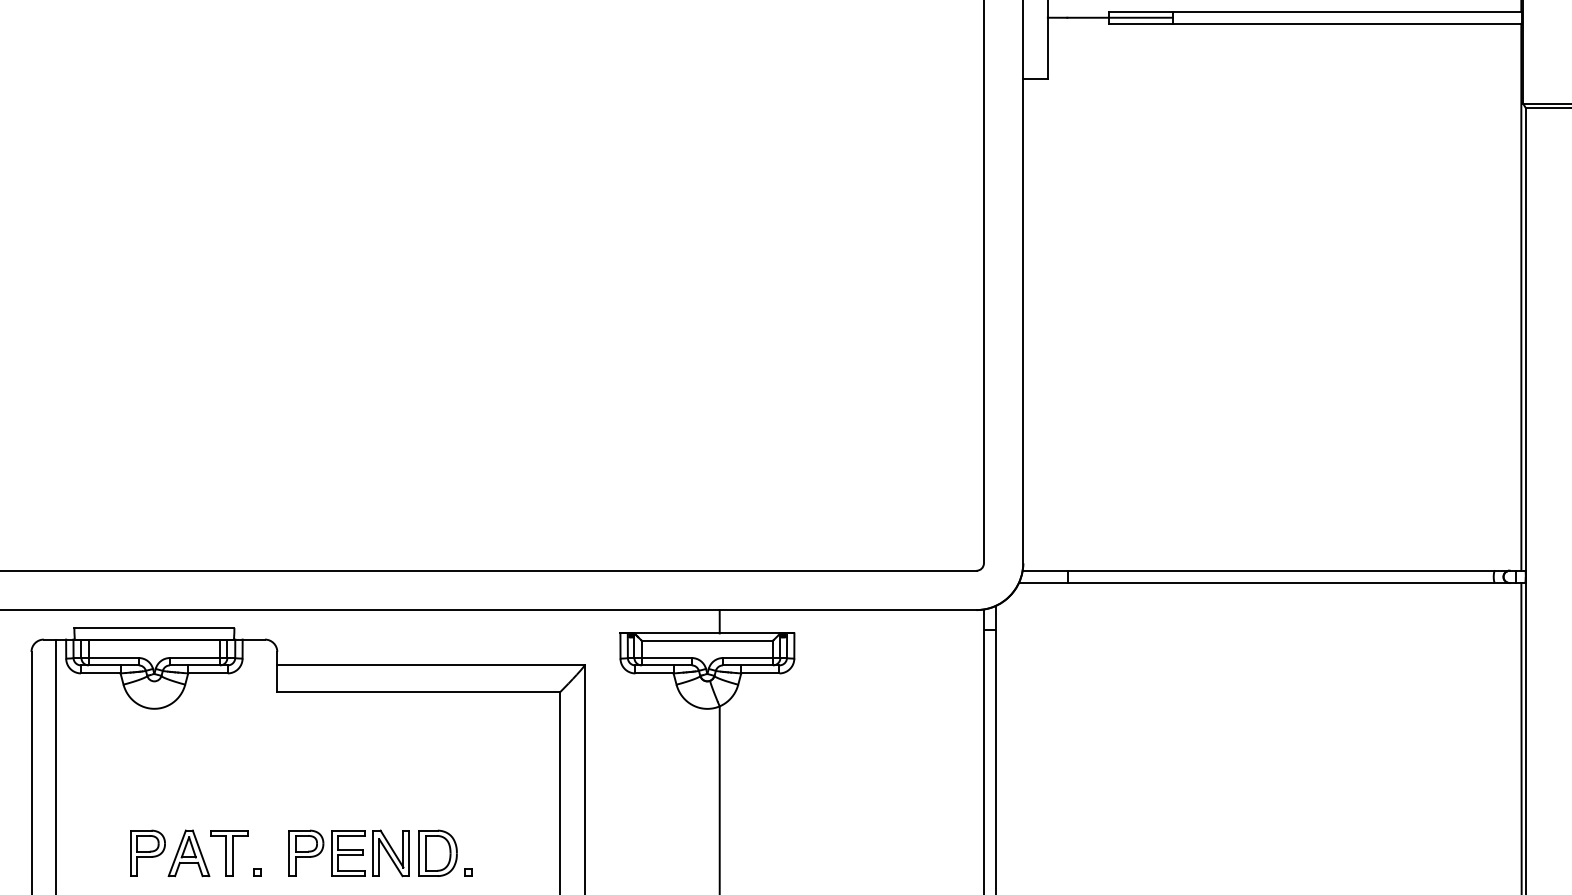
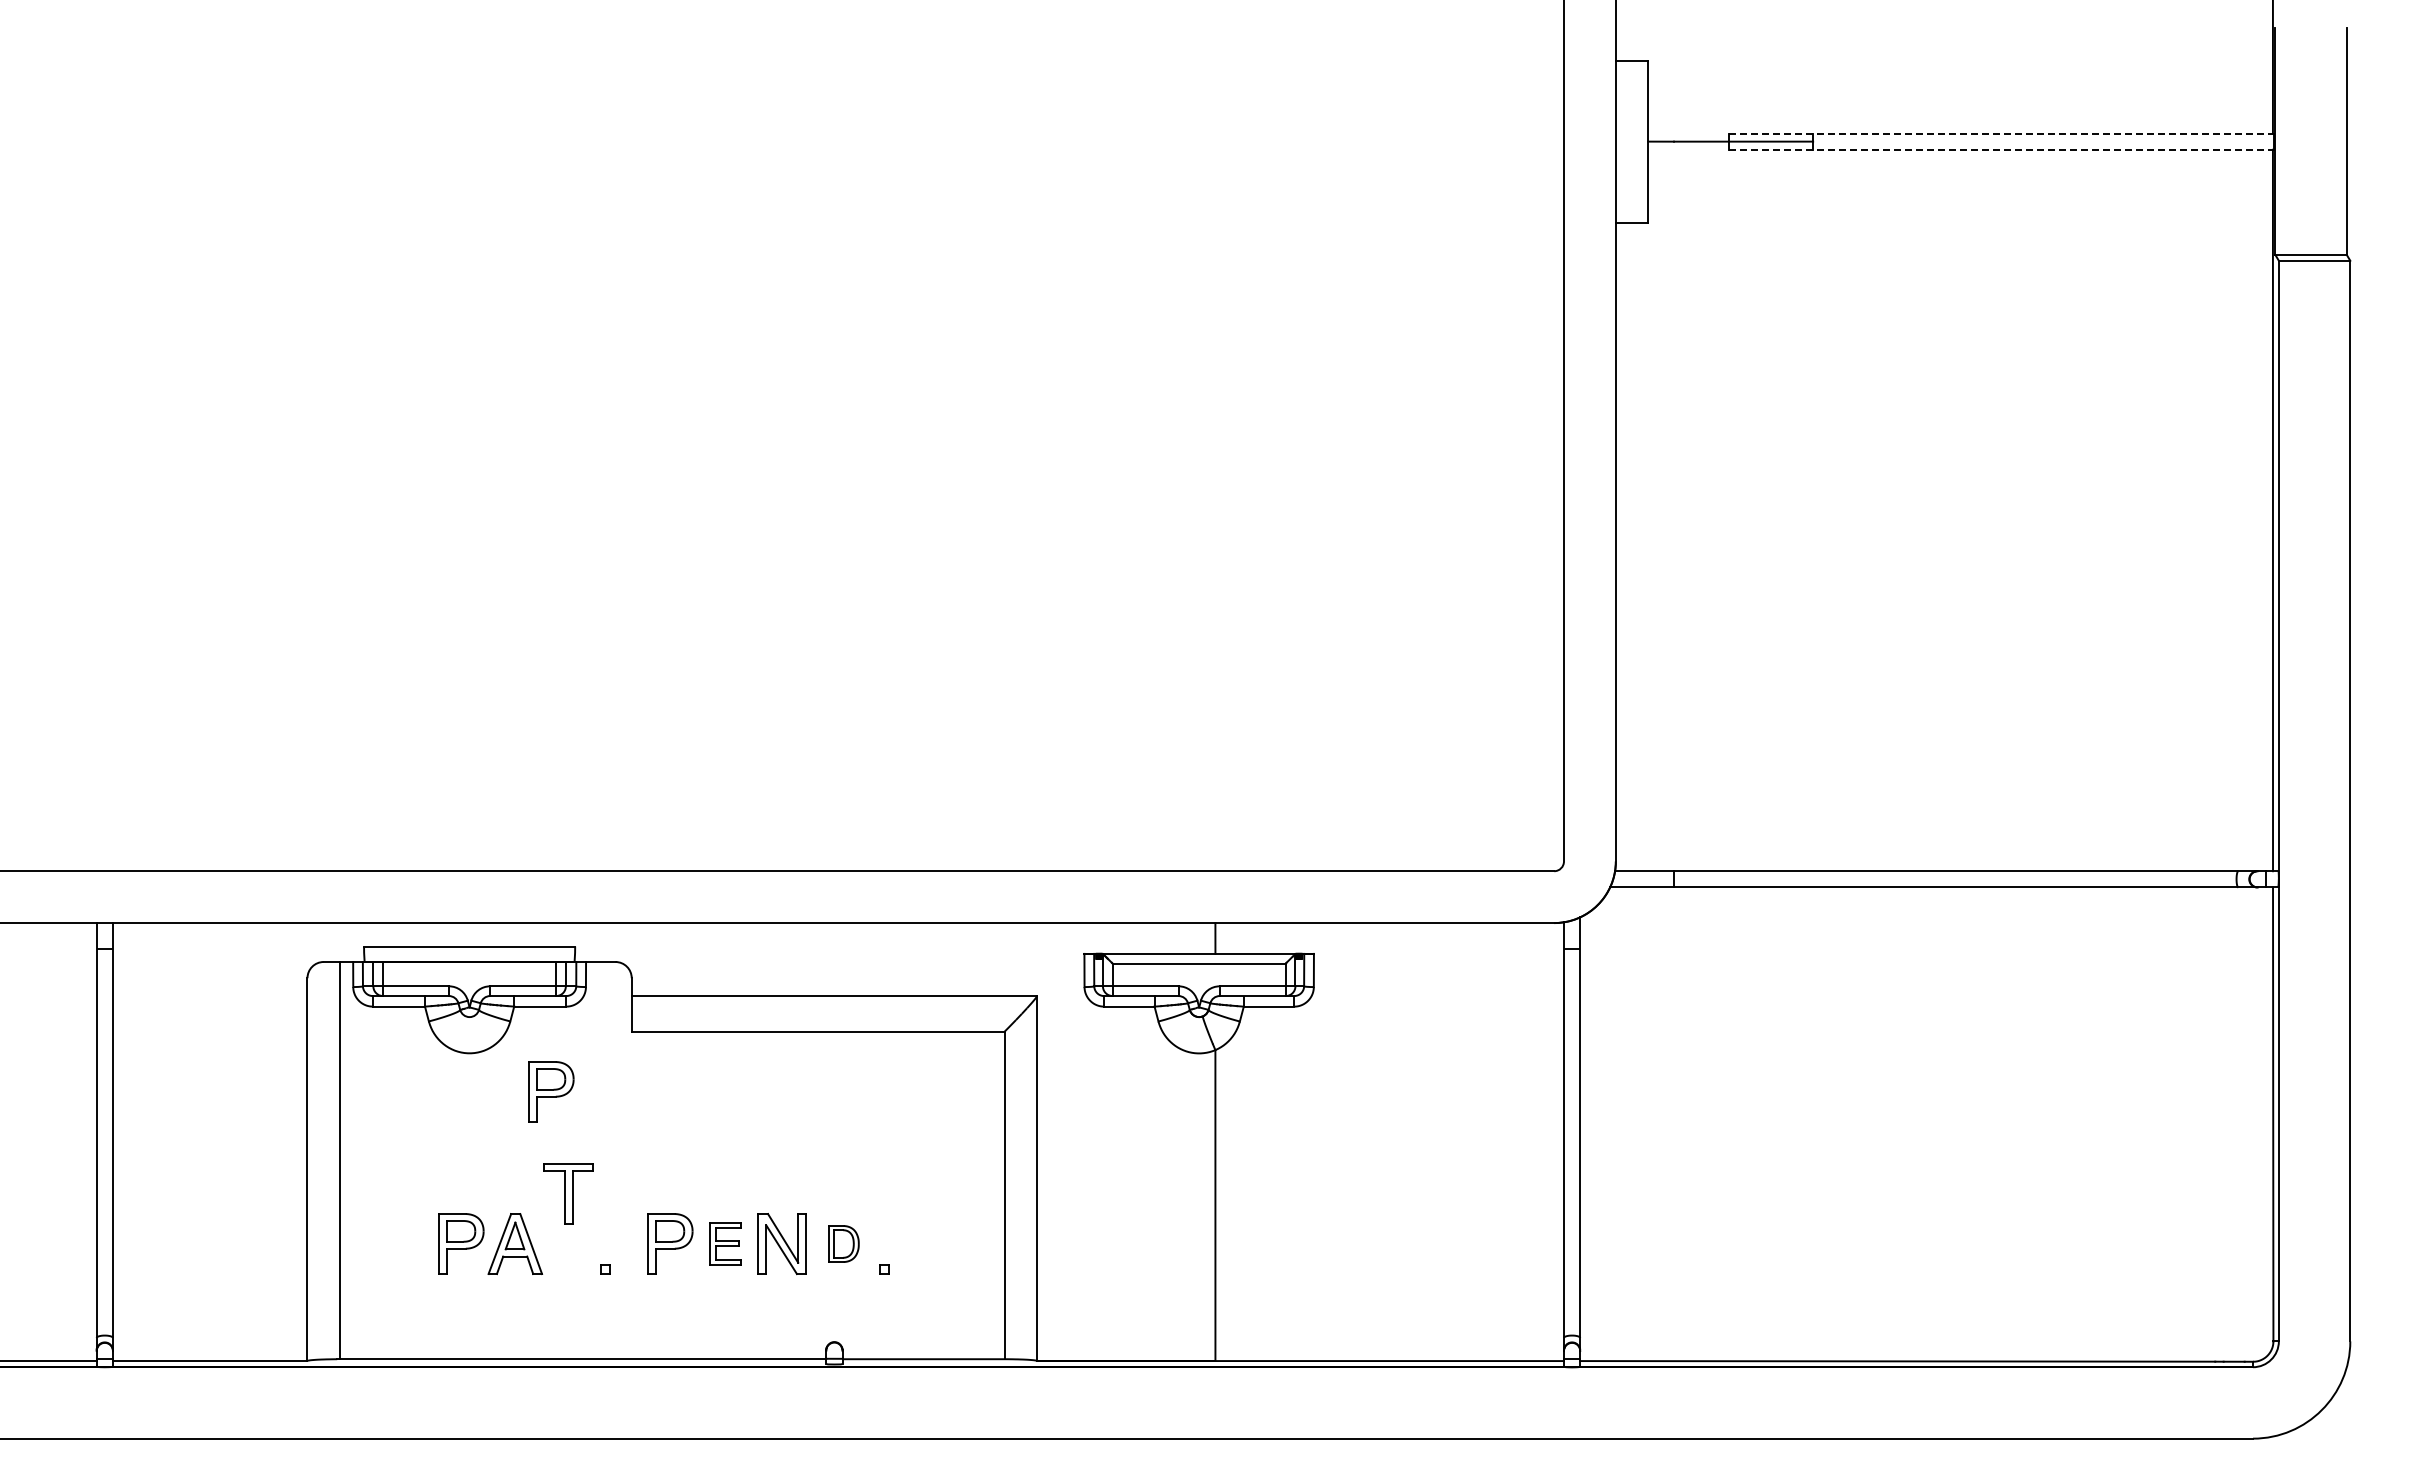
line: (1316, 11) -> (2002, 133), solid -> dashed
line: (1316, 23) -> (2002, 149), solid -> dashed
part: (216, 737) -> (551, 1091), added
part: (229, 852) -> (568, 1193), moved
part: (348, 852) -> (725, 1243), size x0.7
part: (437, 852) -> (843, 1243), size x0.6

